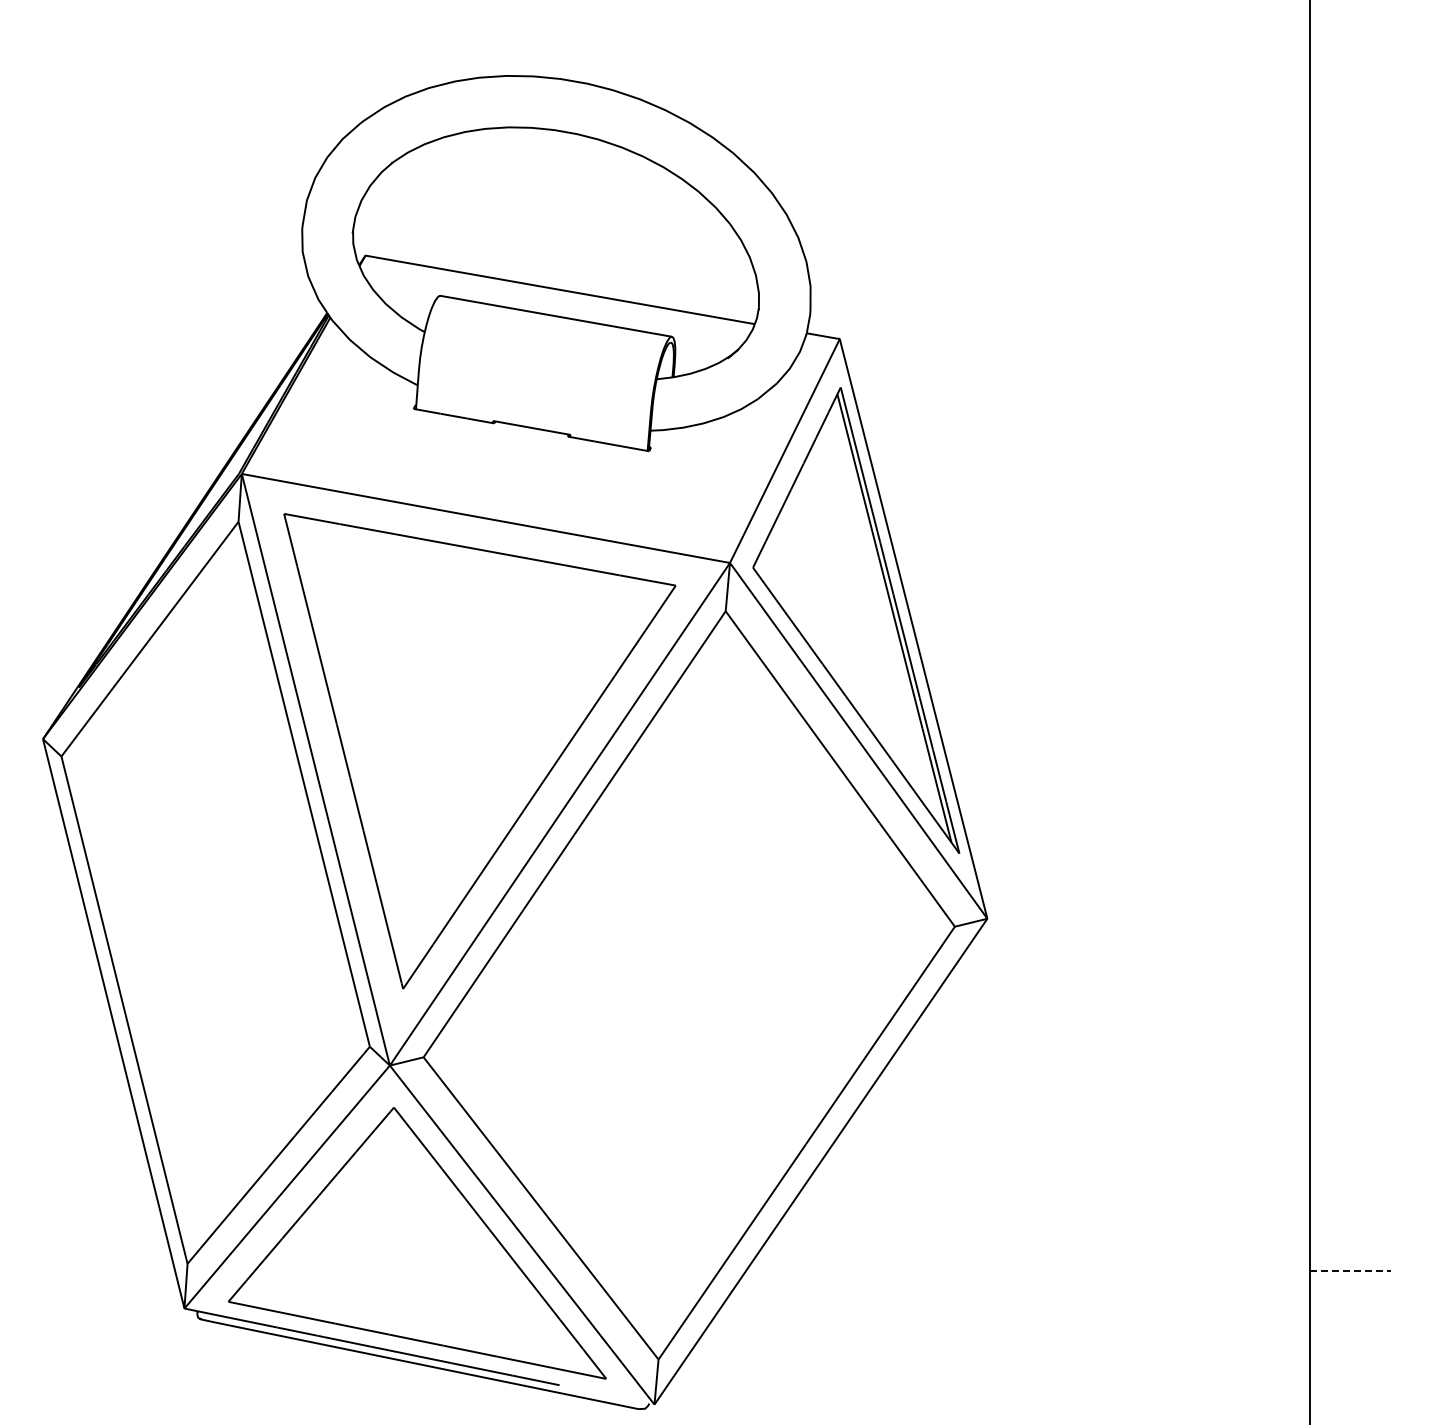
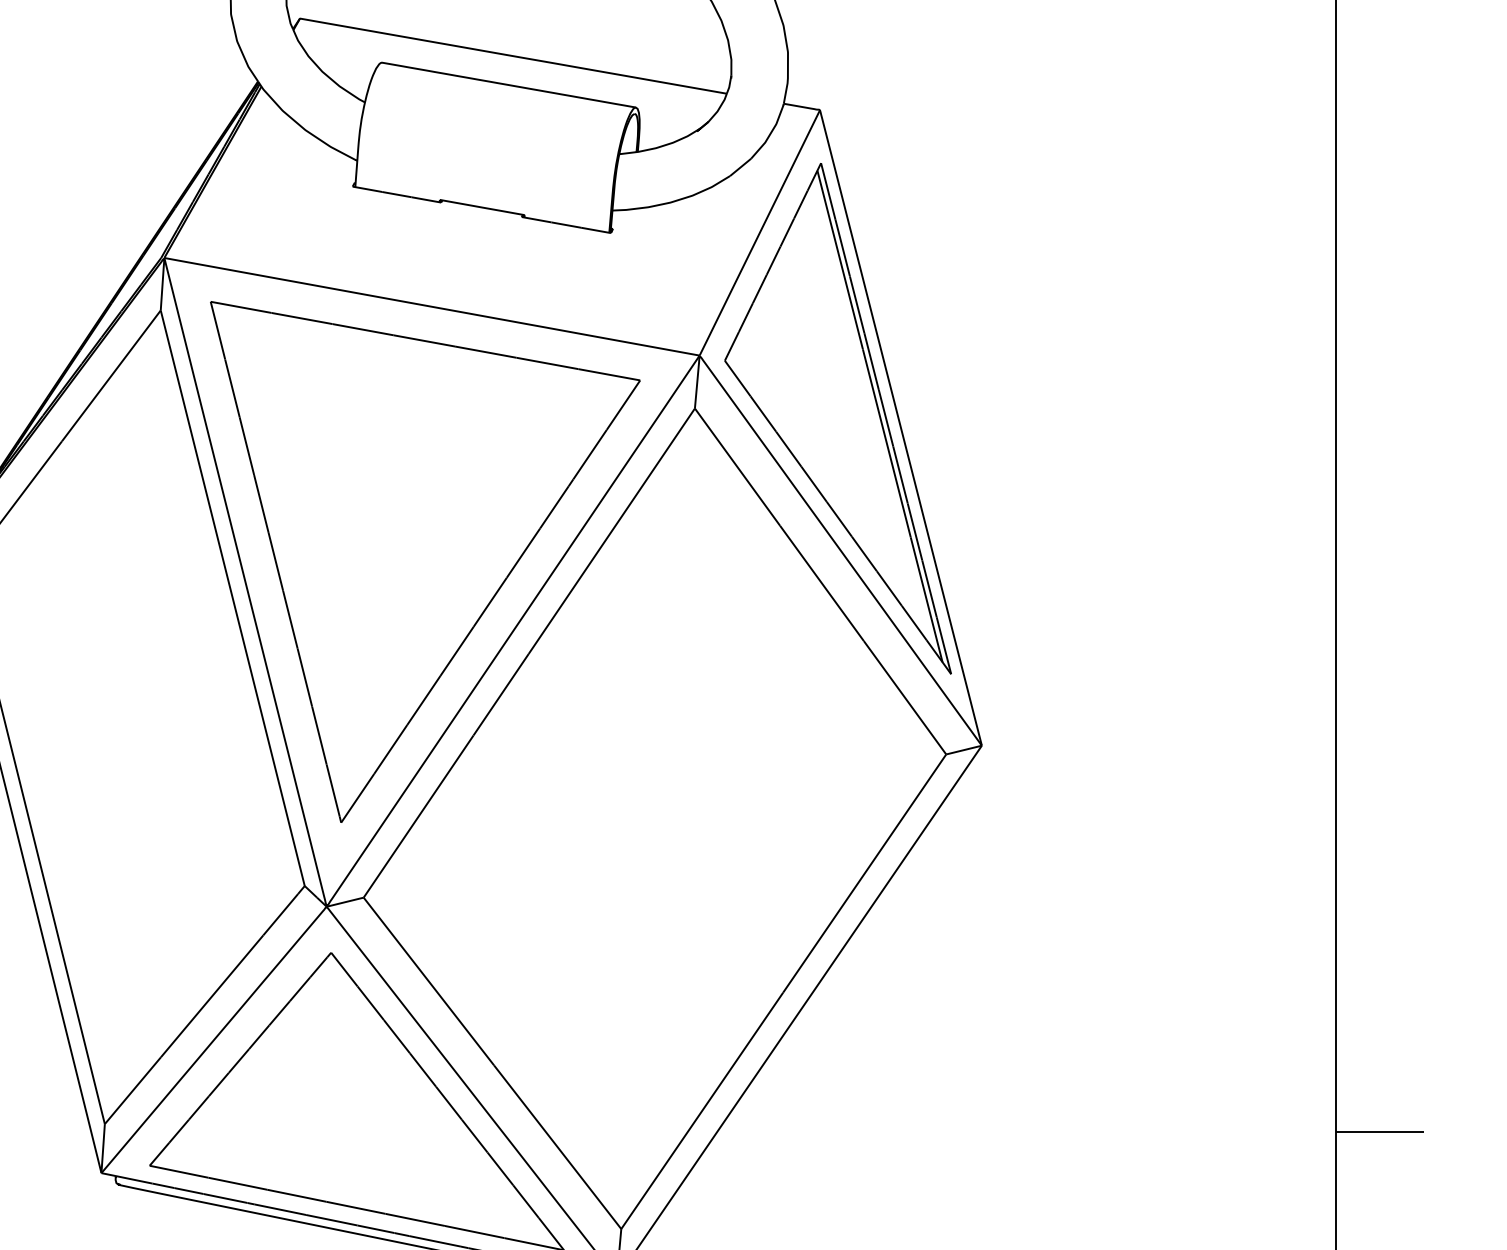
line: (1350, 1270) -> (1380, 1131), dashed -> solid

